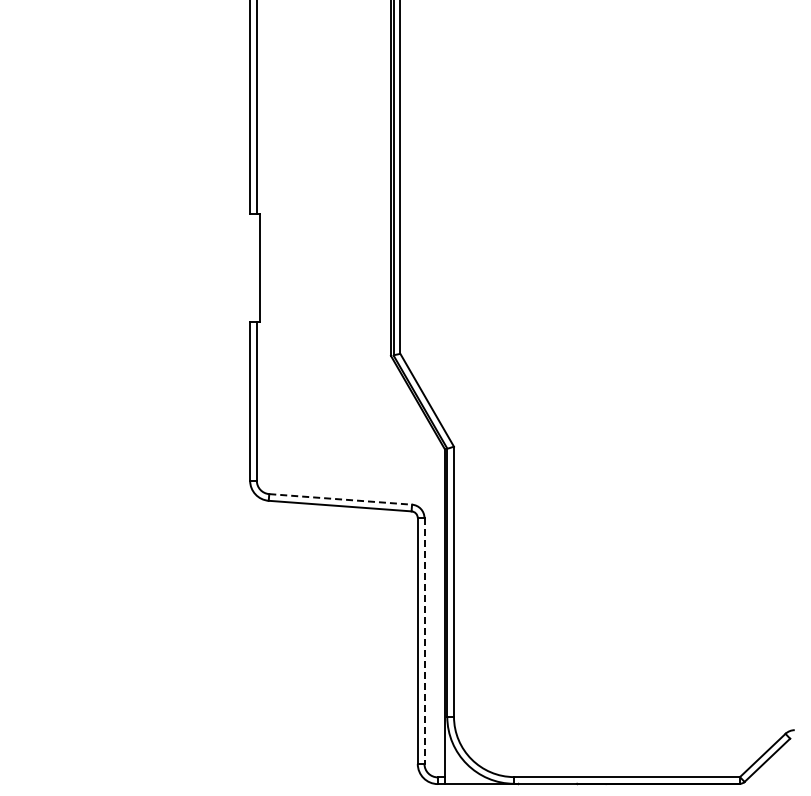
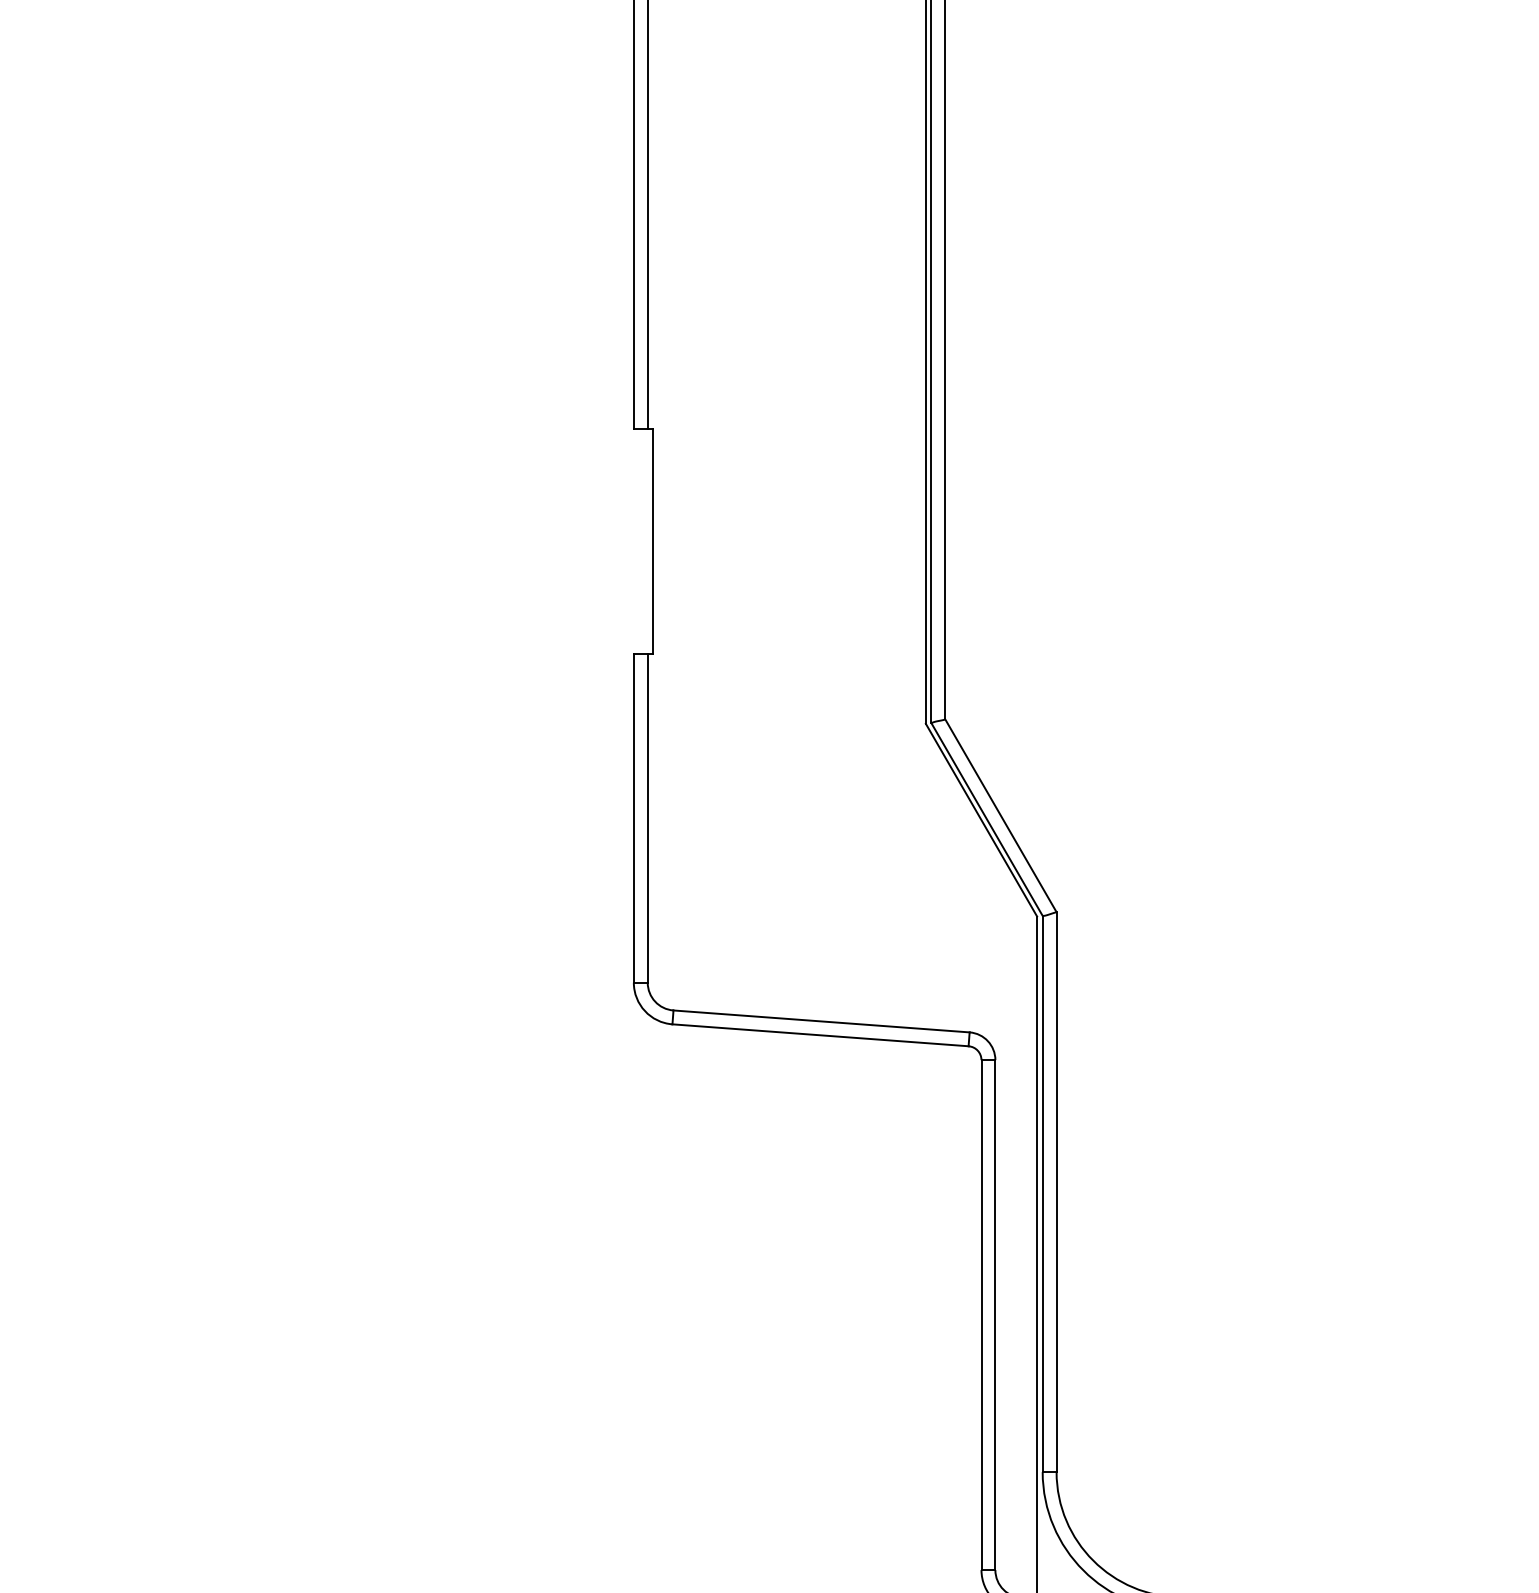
line: (340, 499) -> (821, 1021), dashed -> solid
line: (424, 641) -> (995, 1316), dashed -> solid

